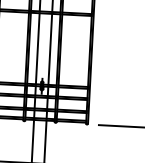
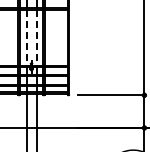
line: (37, 48) -> (26, 37), solid -> dashed
line: (50, 49) -> (36, 37), solid -> dashed

